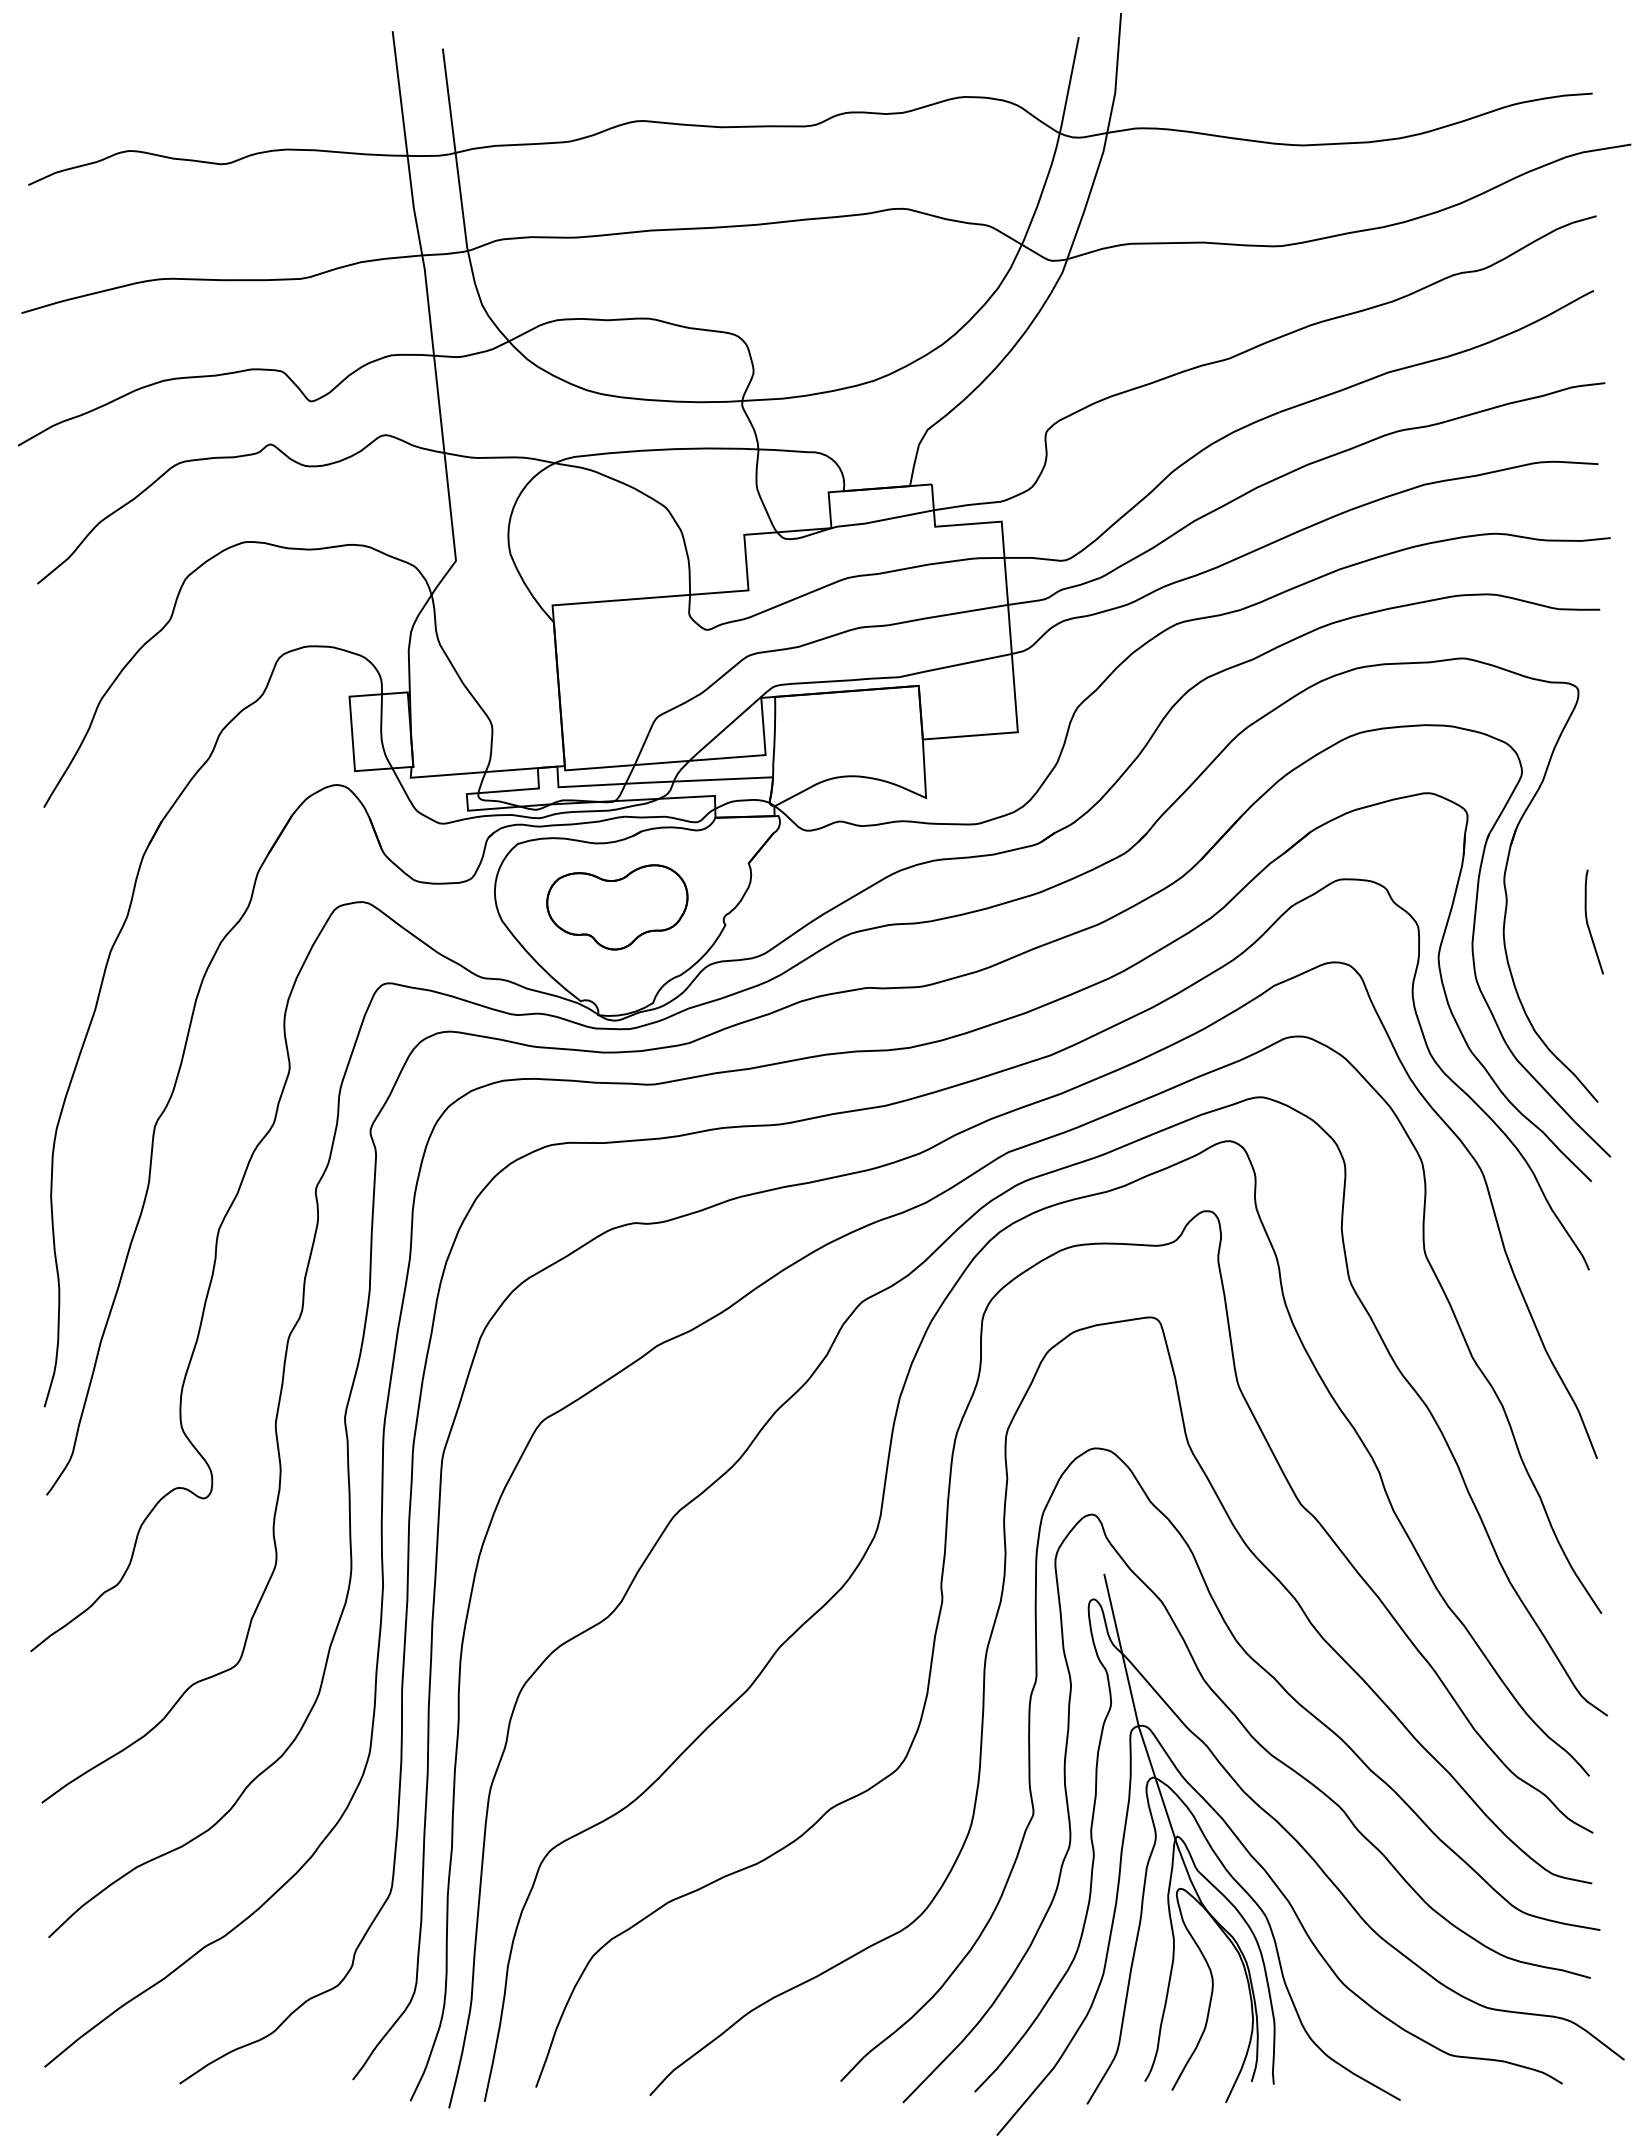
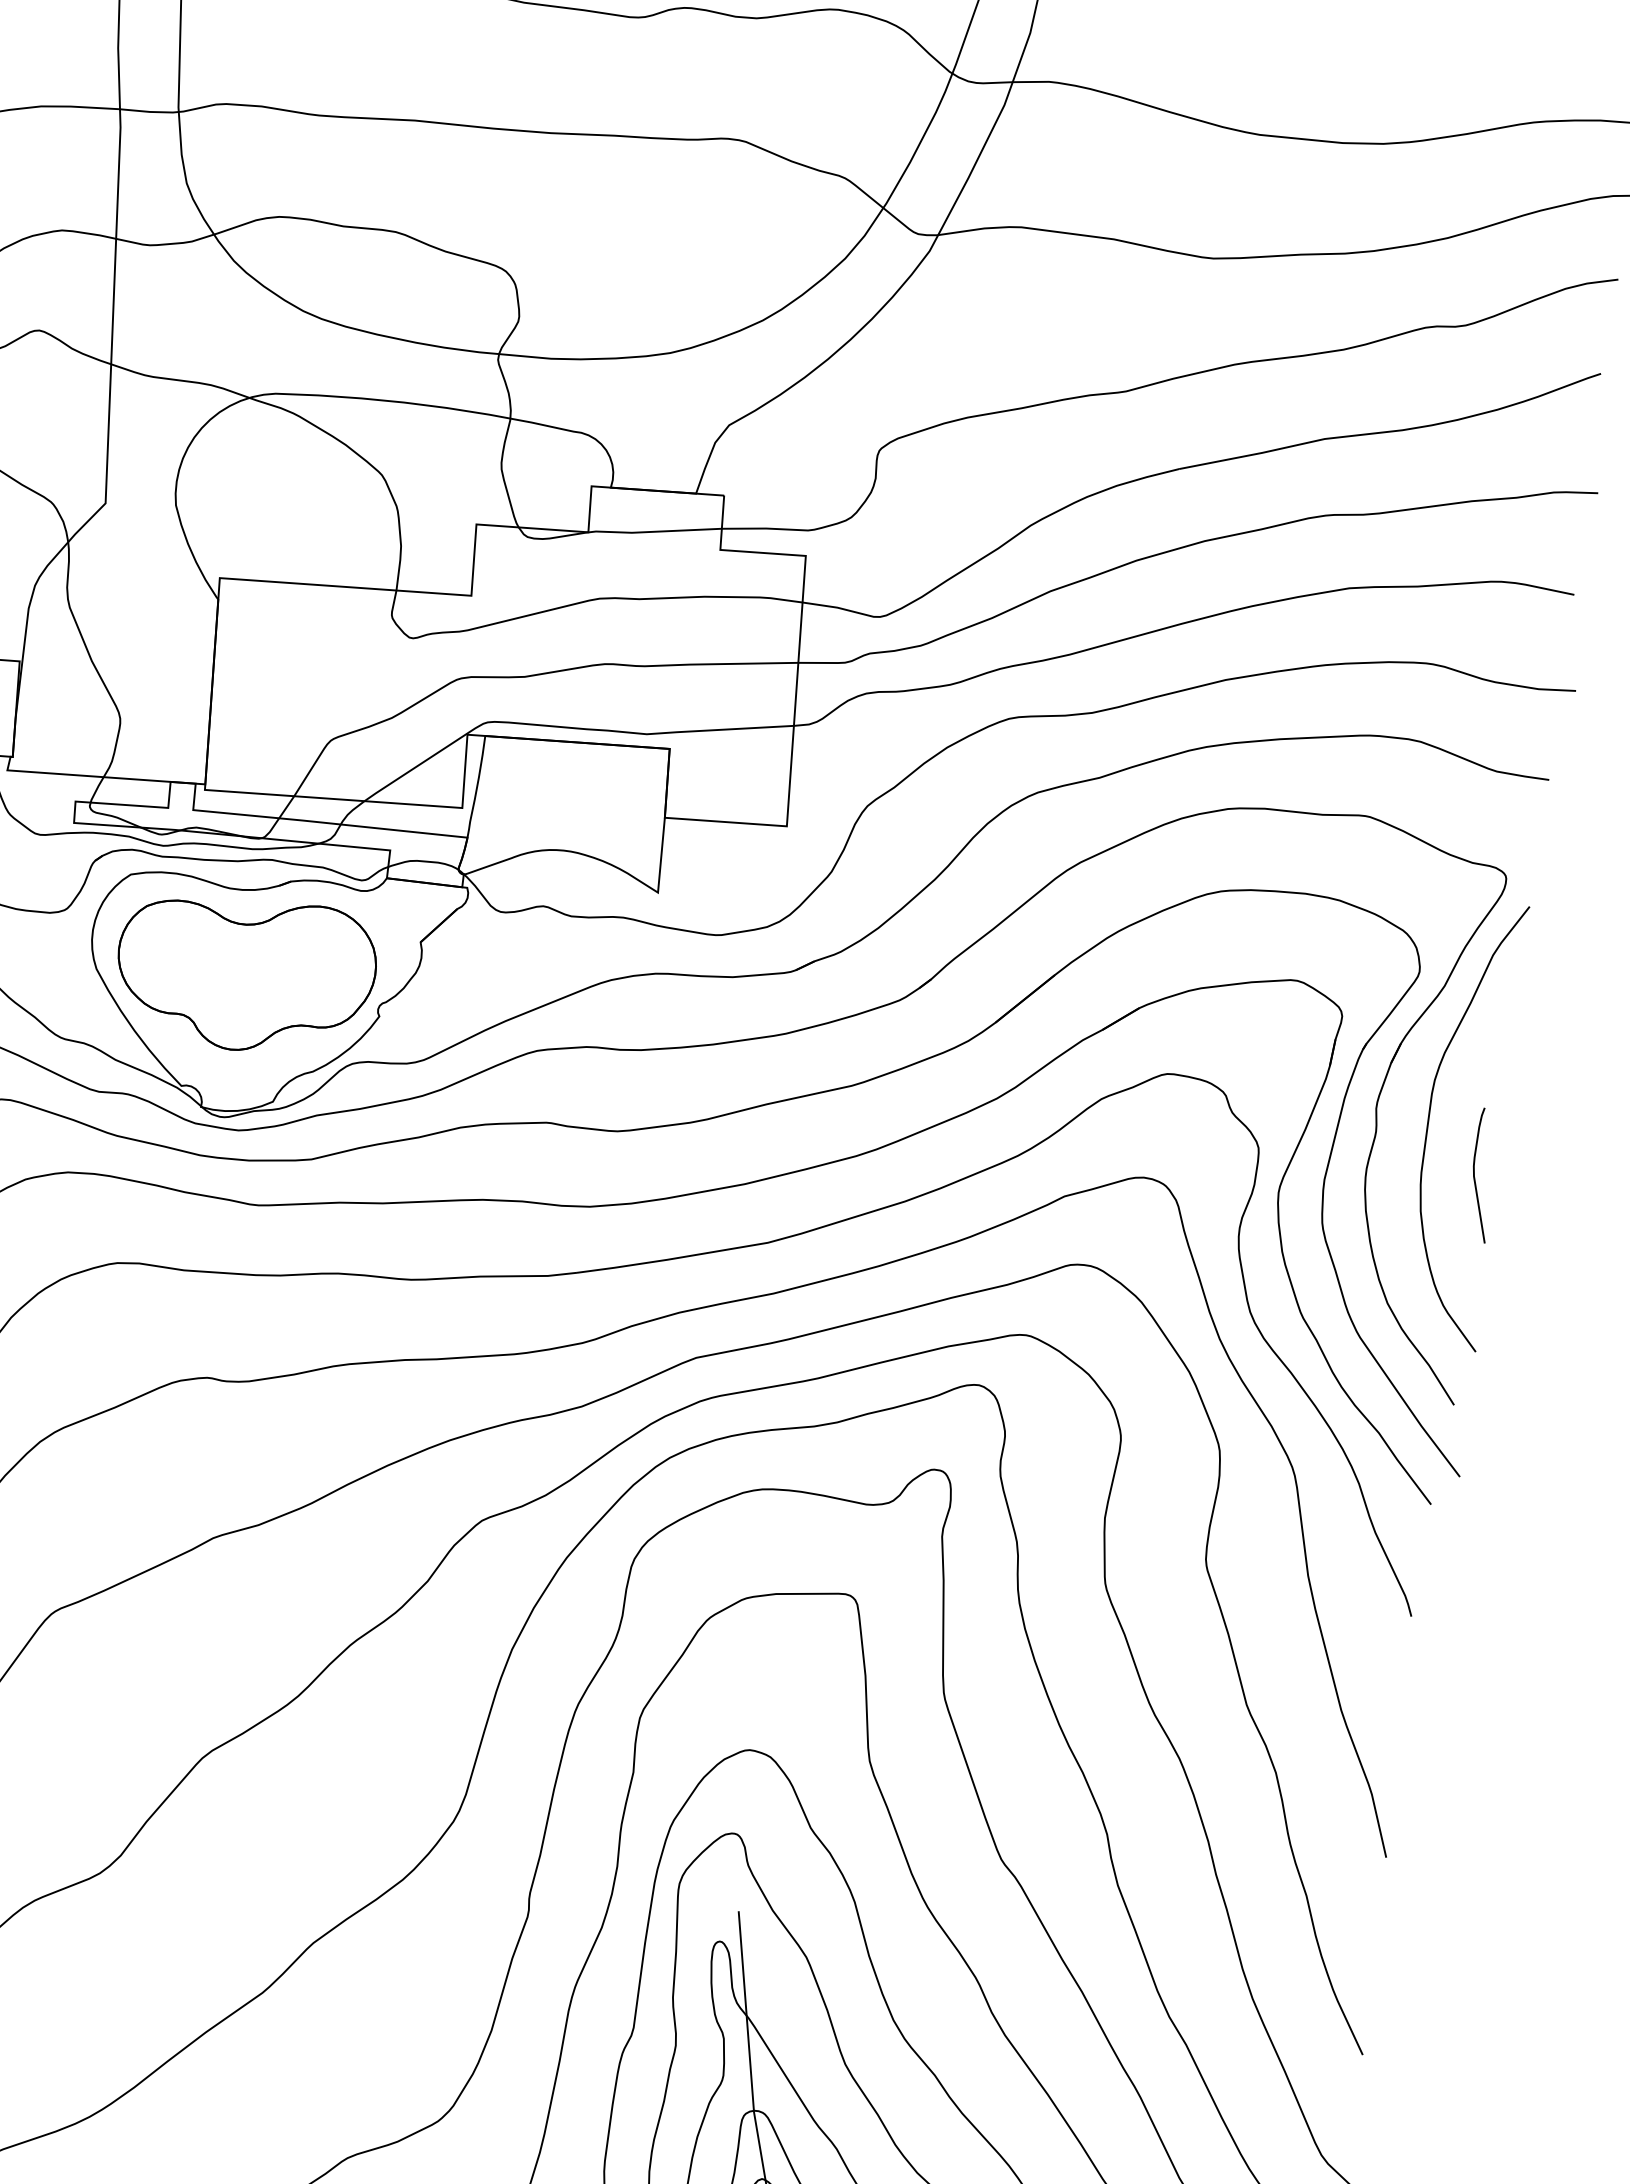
curve: (1546, 884) -> (1429, 1118), added
part: (617, 907) -> (245, 973), size x1.43

